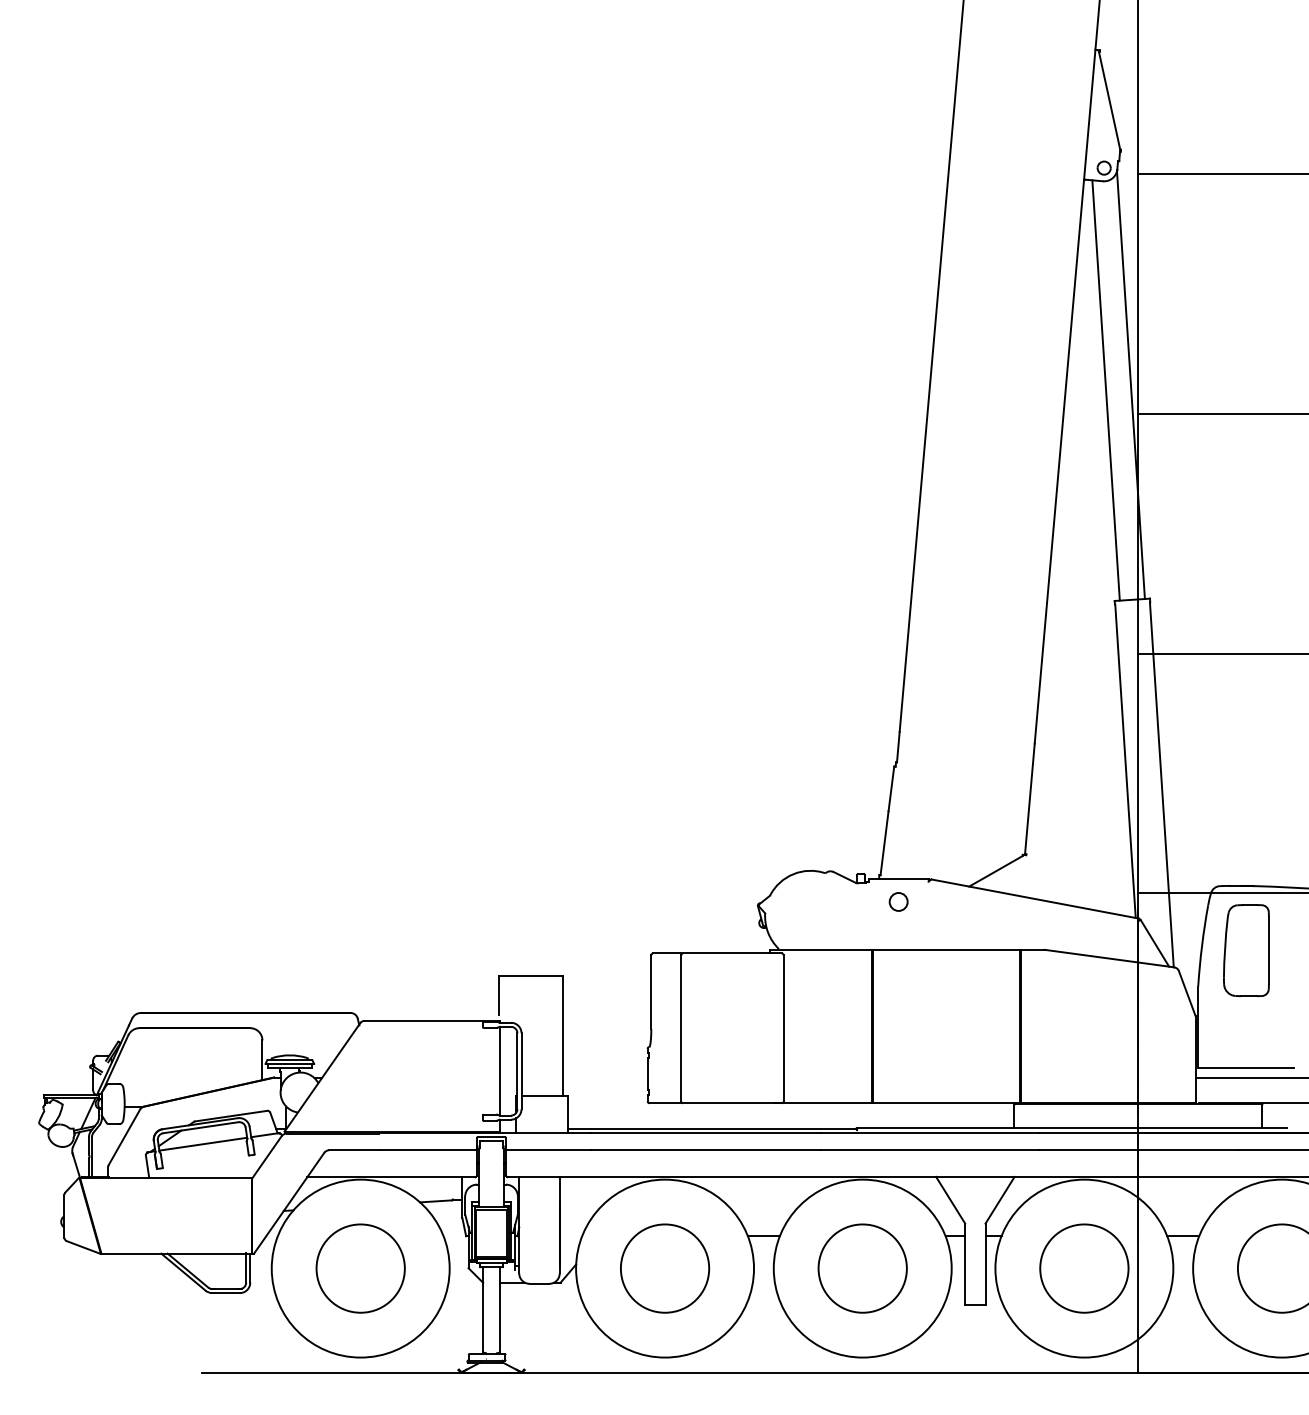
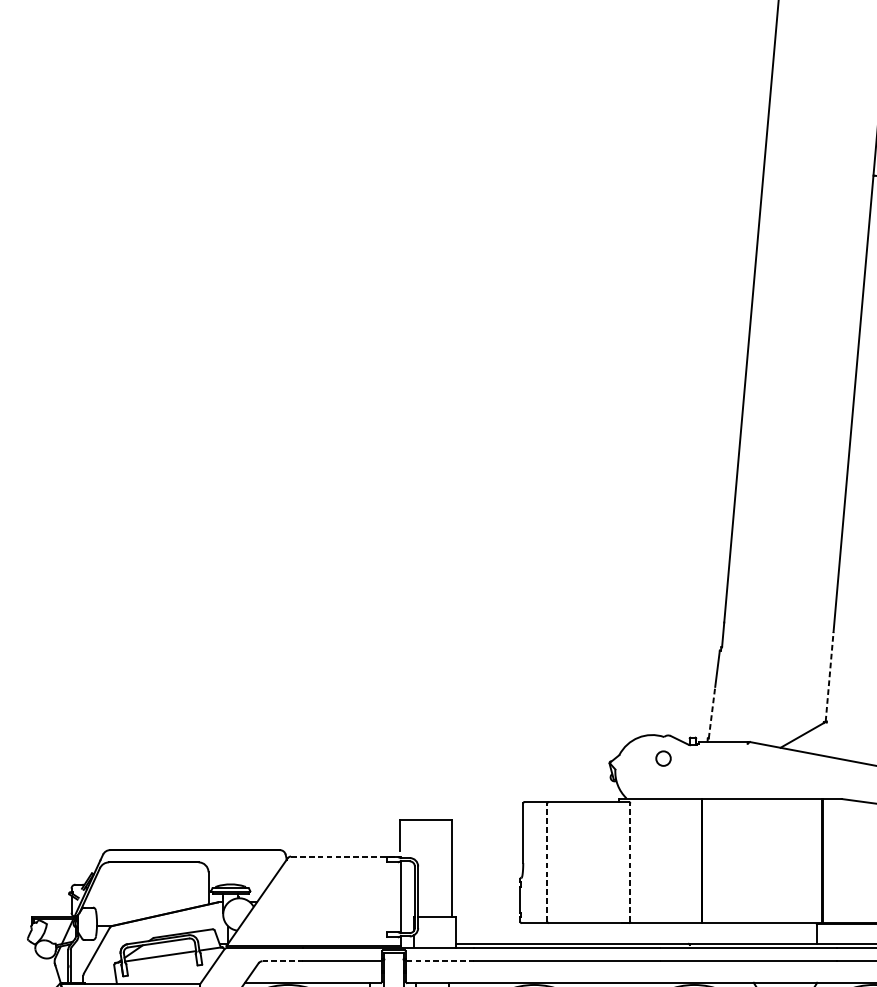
line: (1029, 798) -> (829, 676), solid -> dashed
line: (884, 842) -> (711, 712), solid -> dashed
circle: (898, 901) -> (663, 758), moved
line: (432, 1020) -> (346, 856), solid -> dashed
line: (681, 1027) -> (547, 861), solid -> dashed
line: (783, 1027) -> (630, 861), solid -> dashed
line: (354, 1150) -> (283, 961), solid -> dashed
line: (548, 1150) -> (440, 961), solid -> dashed

